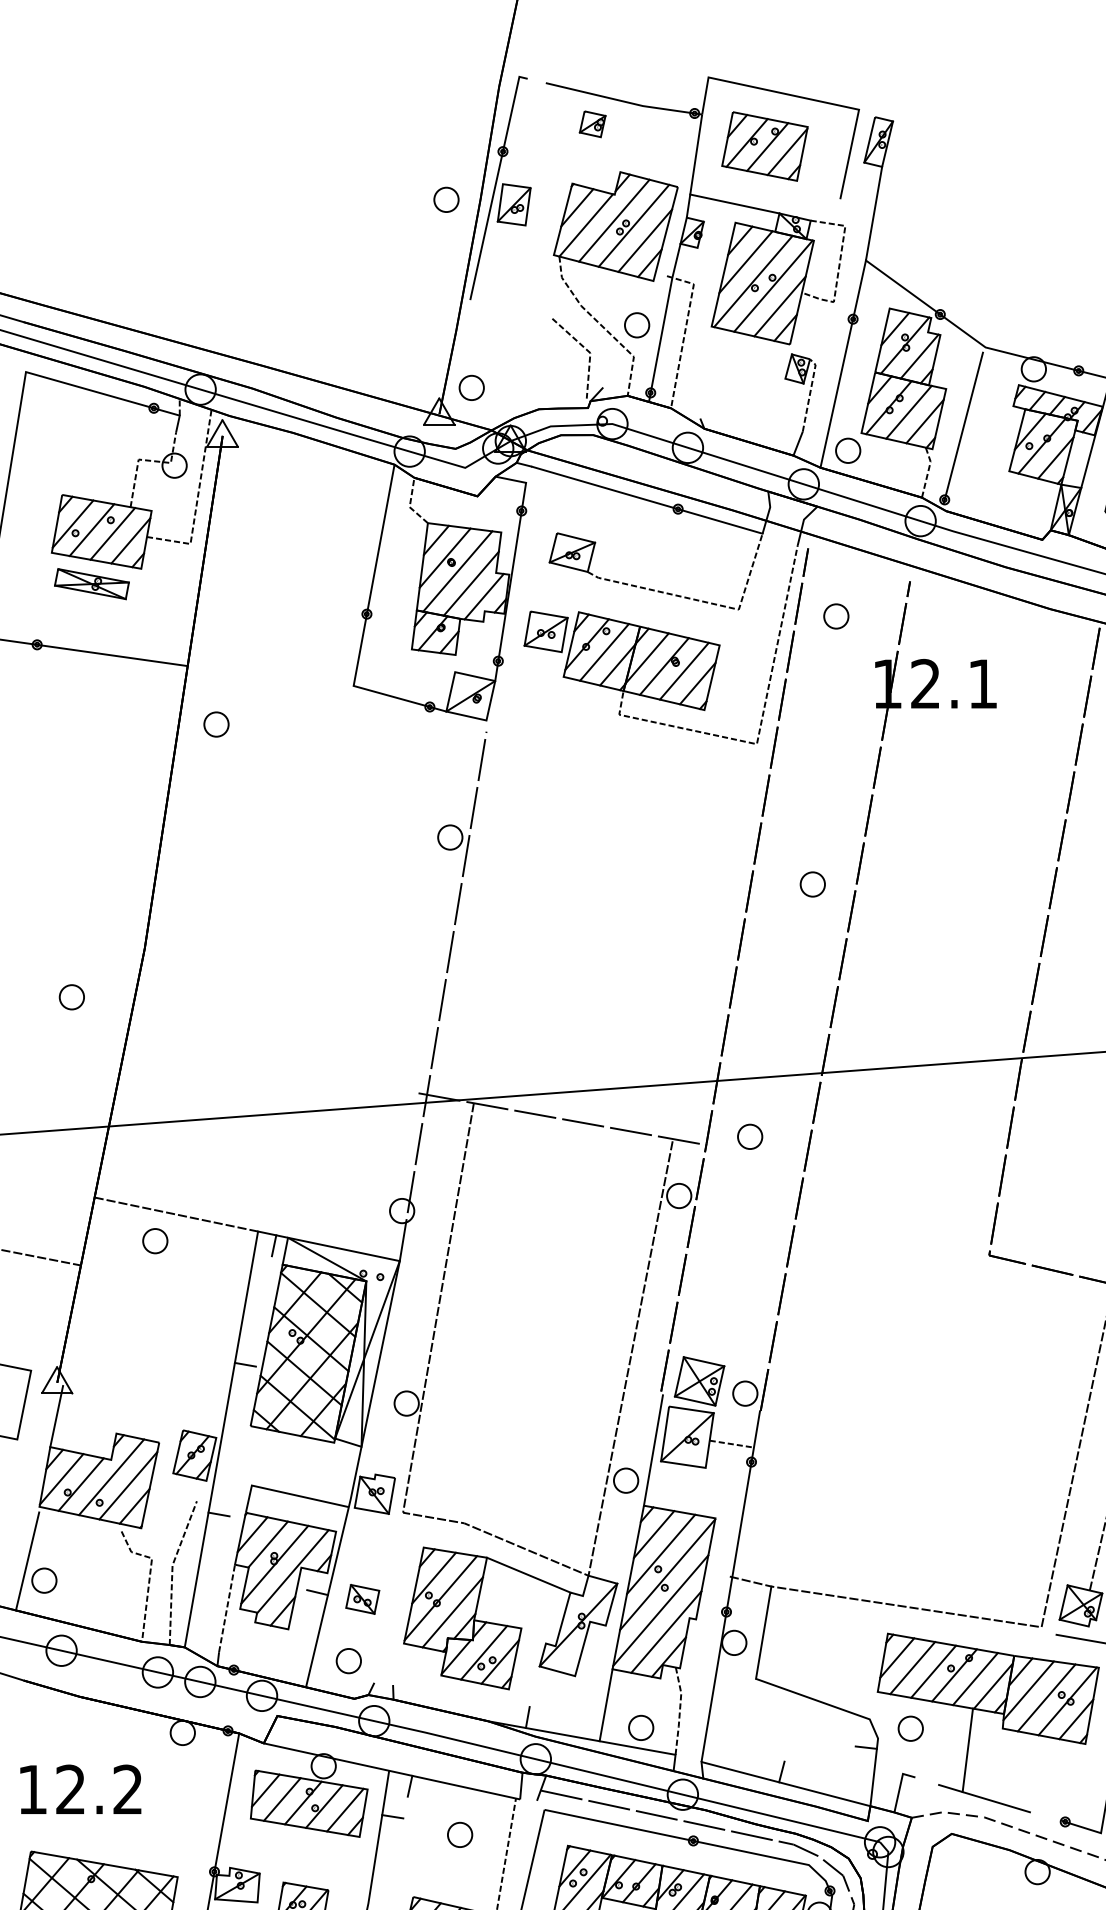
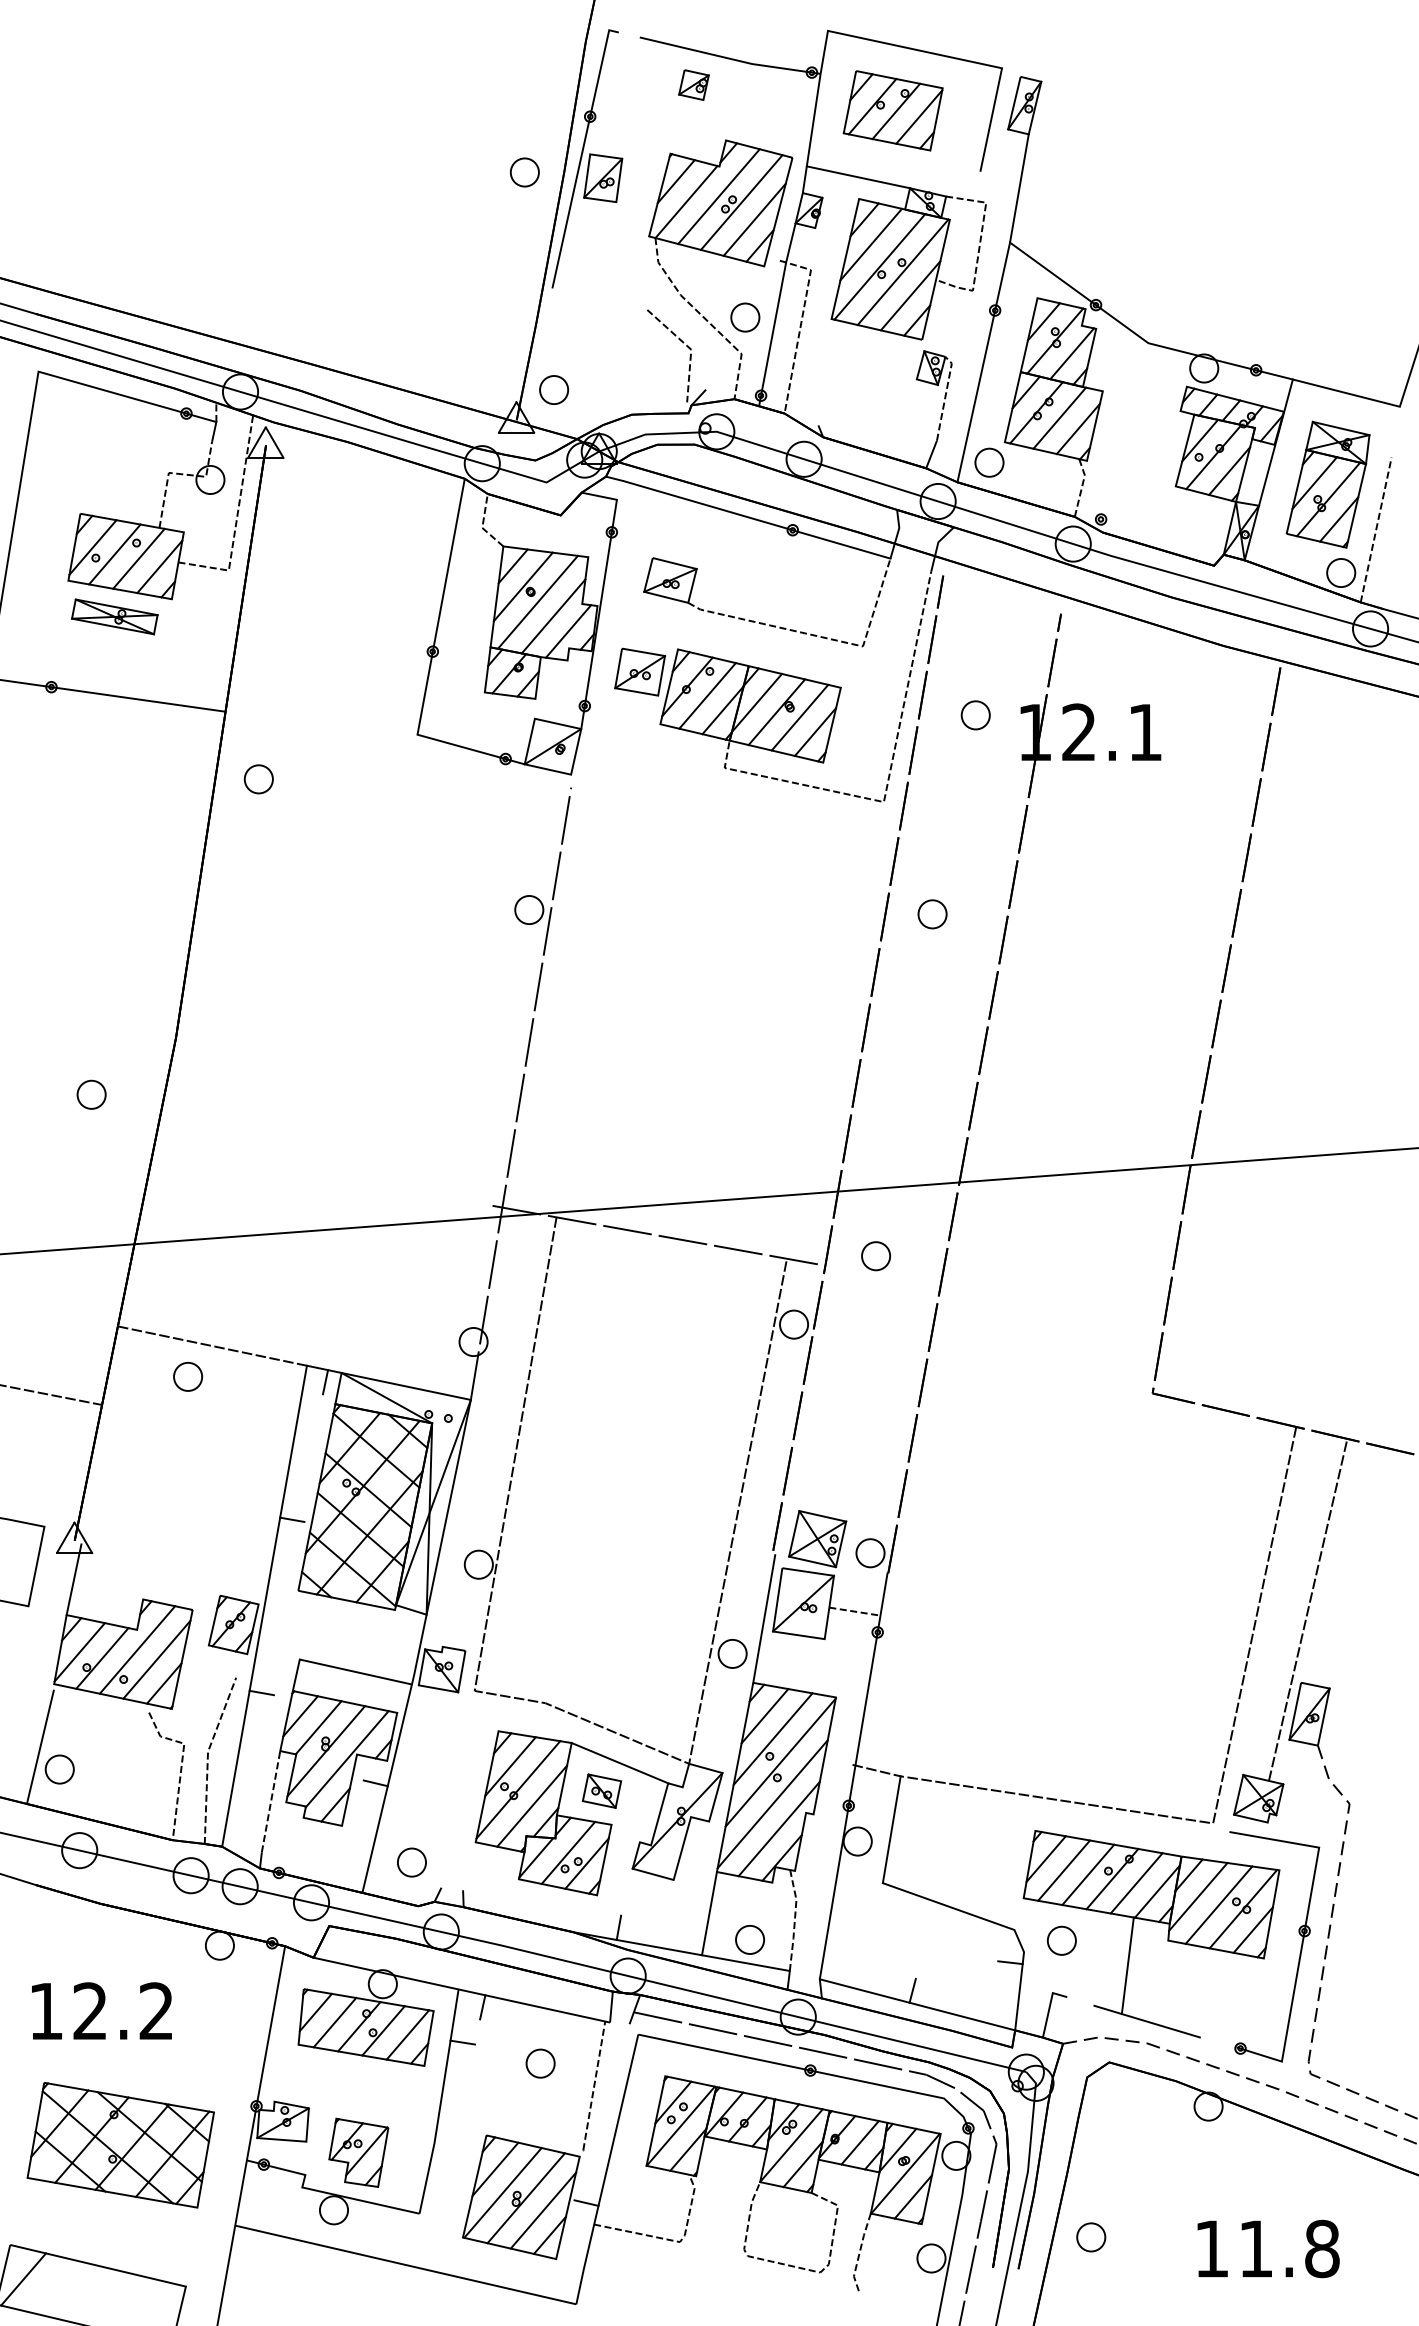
line: (963, 428) -> (1122, 436), removed
part: (836, 616) -> (975, 715), moved
part: (812, 884) -> (932, 914), moved
part: (362, 1598) -> (601, 1790), moved

